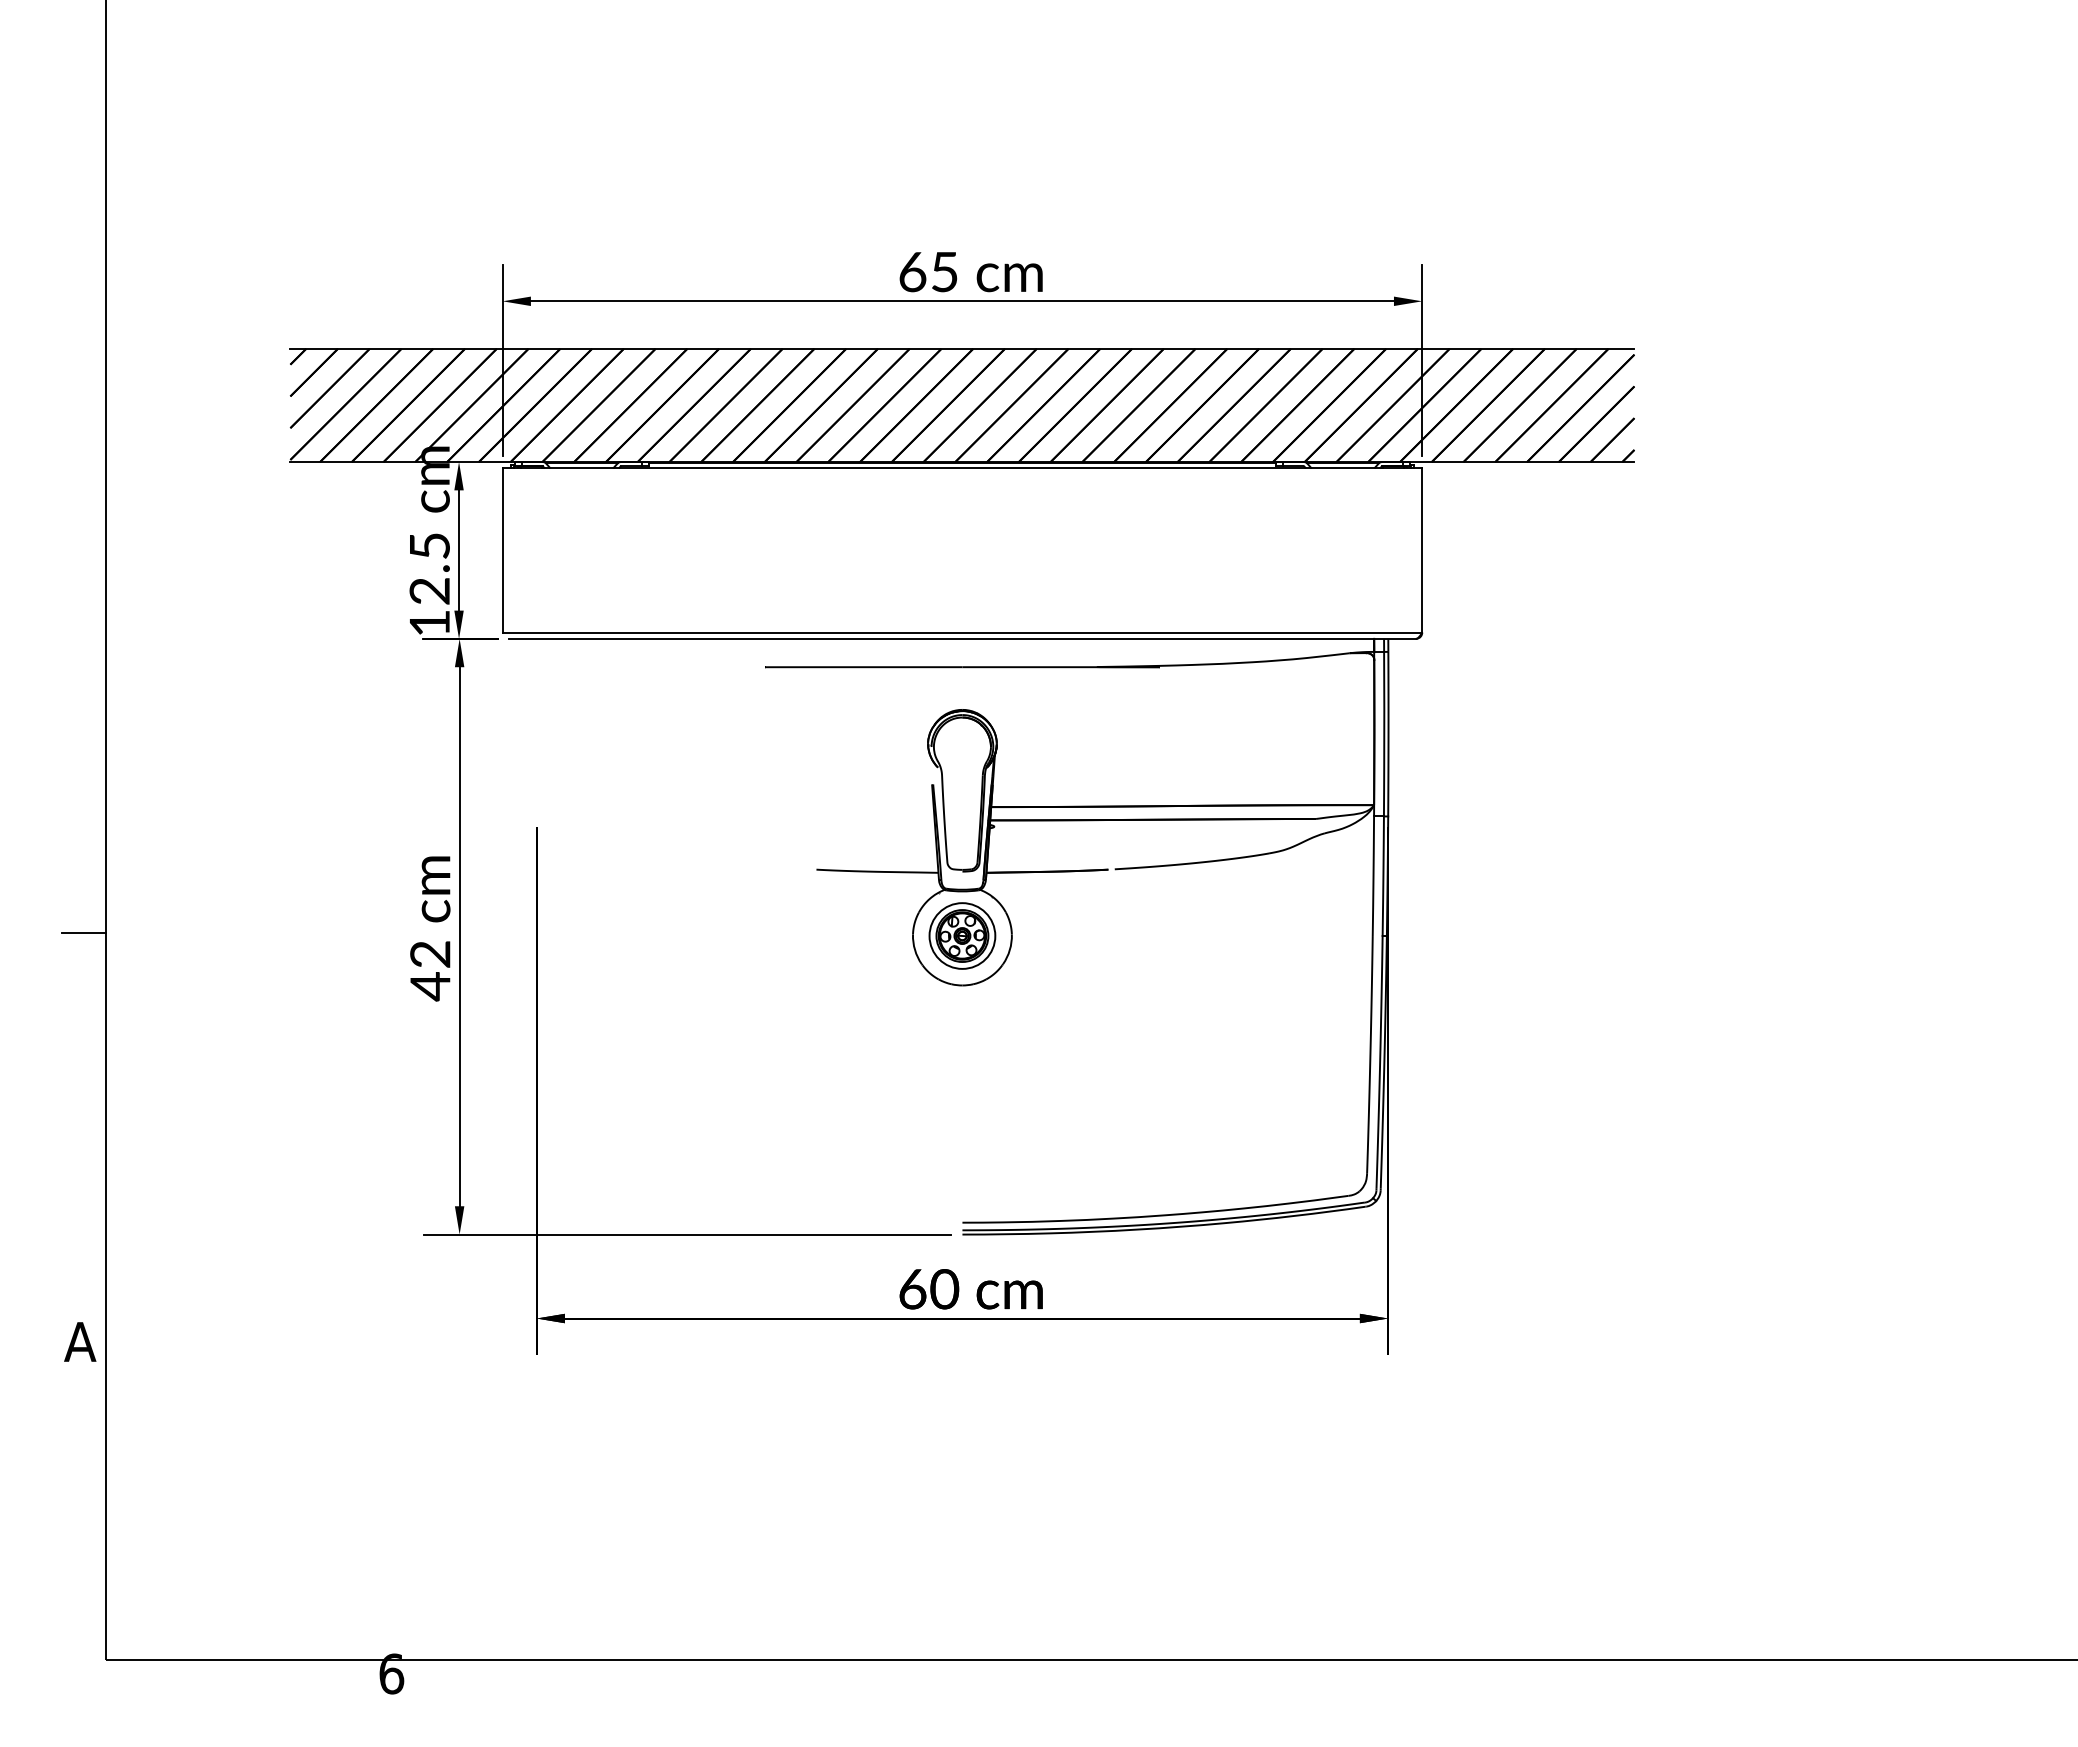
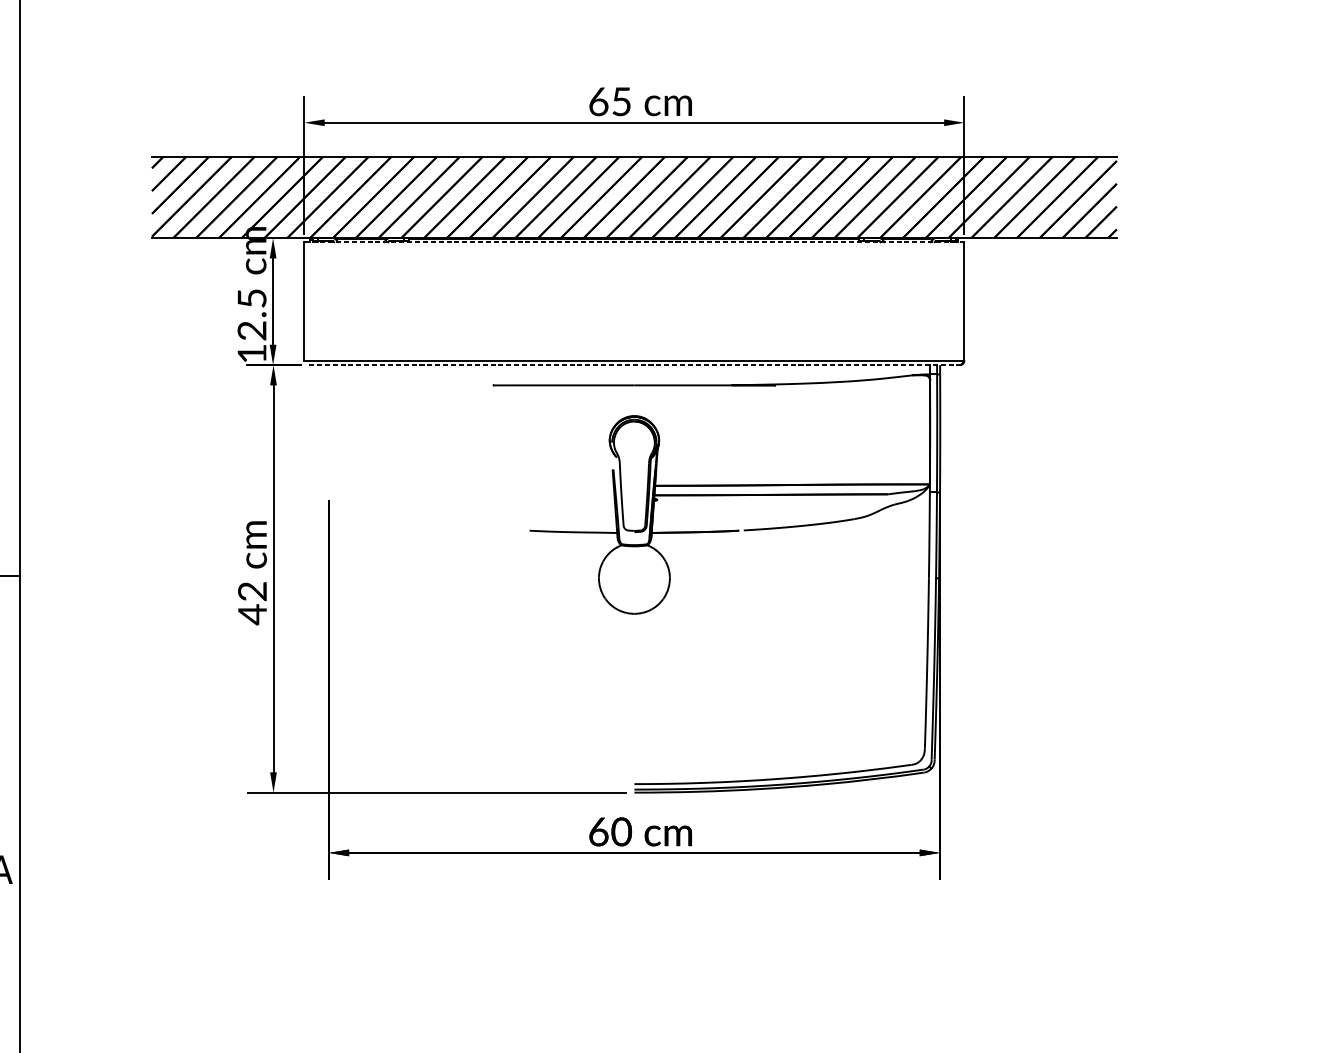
line: (962, 467) -> (634, 242), solid -> dashed
line: (962, 638) -> (634, 364), solid -> dashed
part: (962, 935) -> (634, 577), removed

